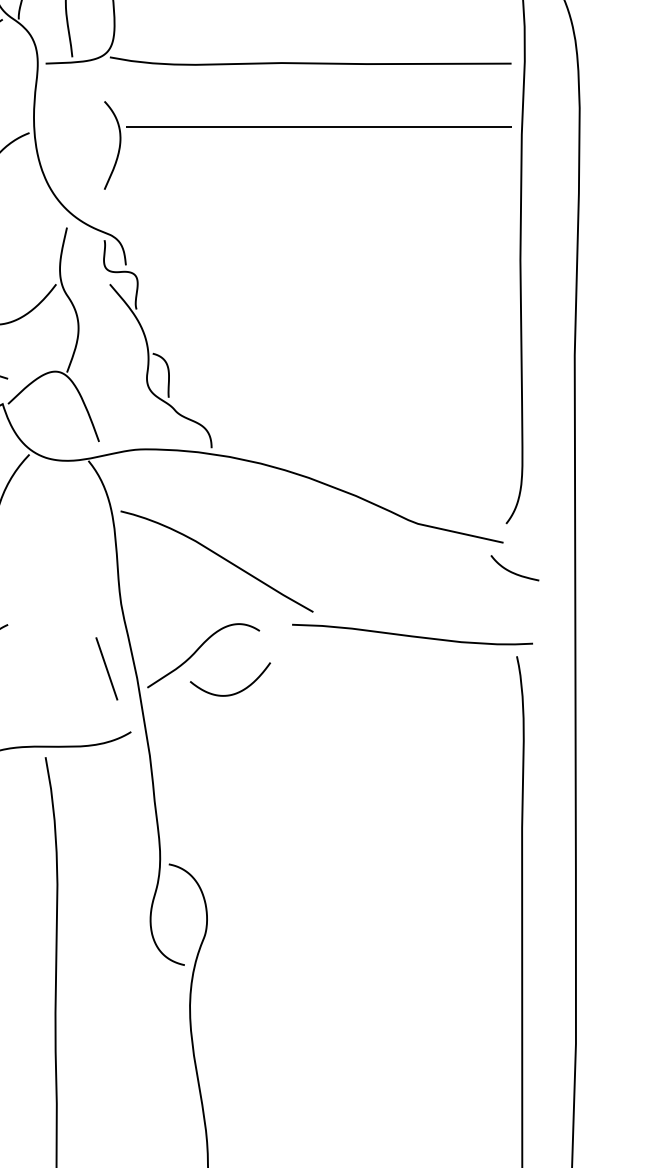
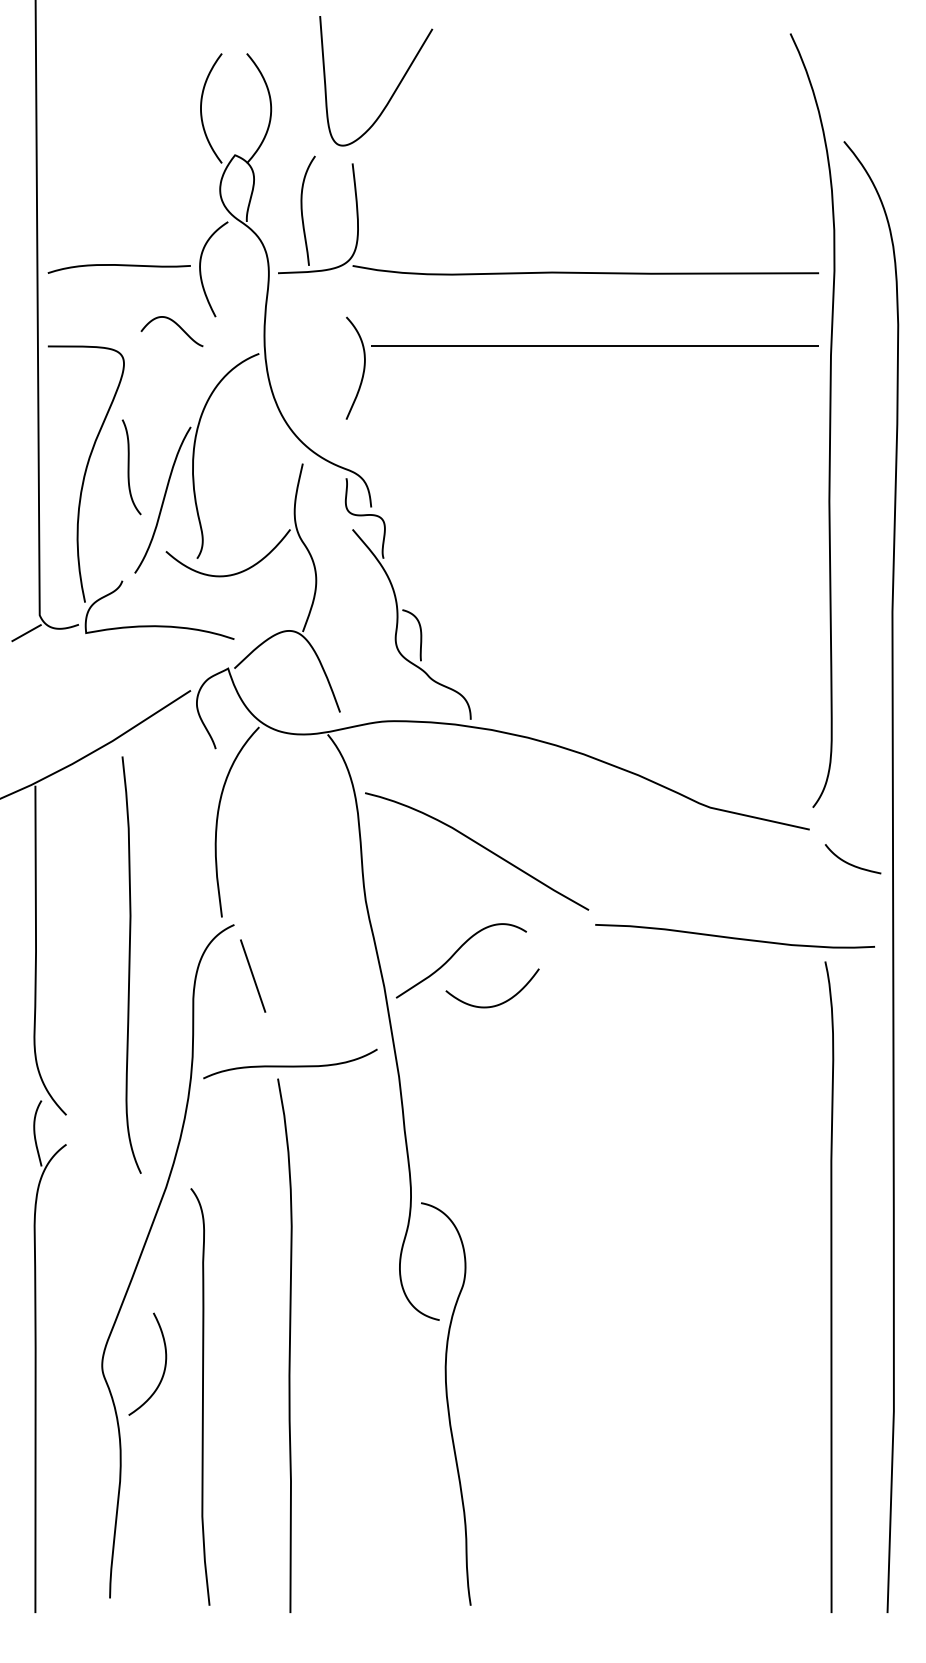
curve: (512, 571) -> (850, 863), moved
curve: (412, 635) -> (734, 937), moved
line: (107, 668) -> (253, 975), moved

